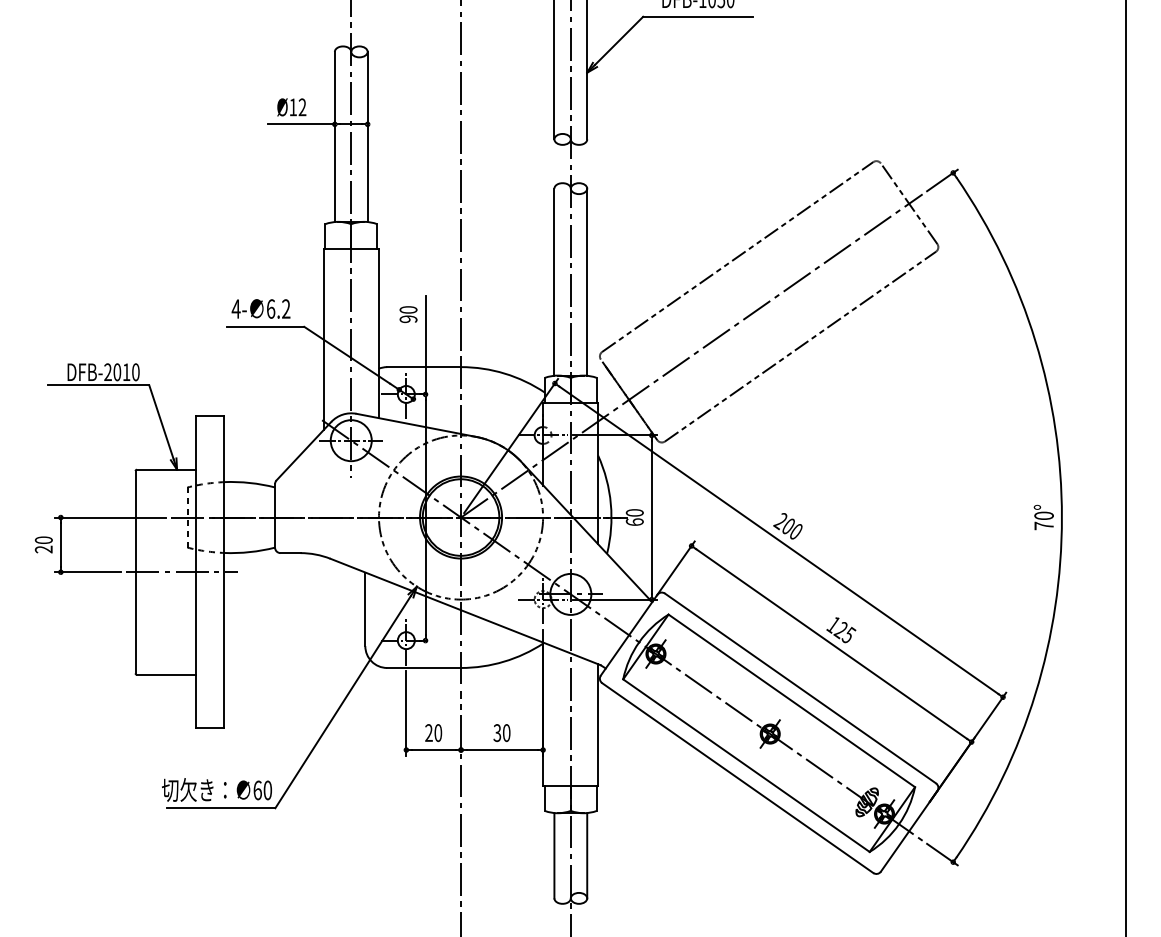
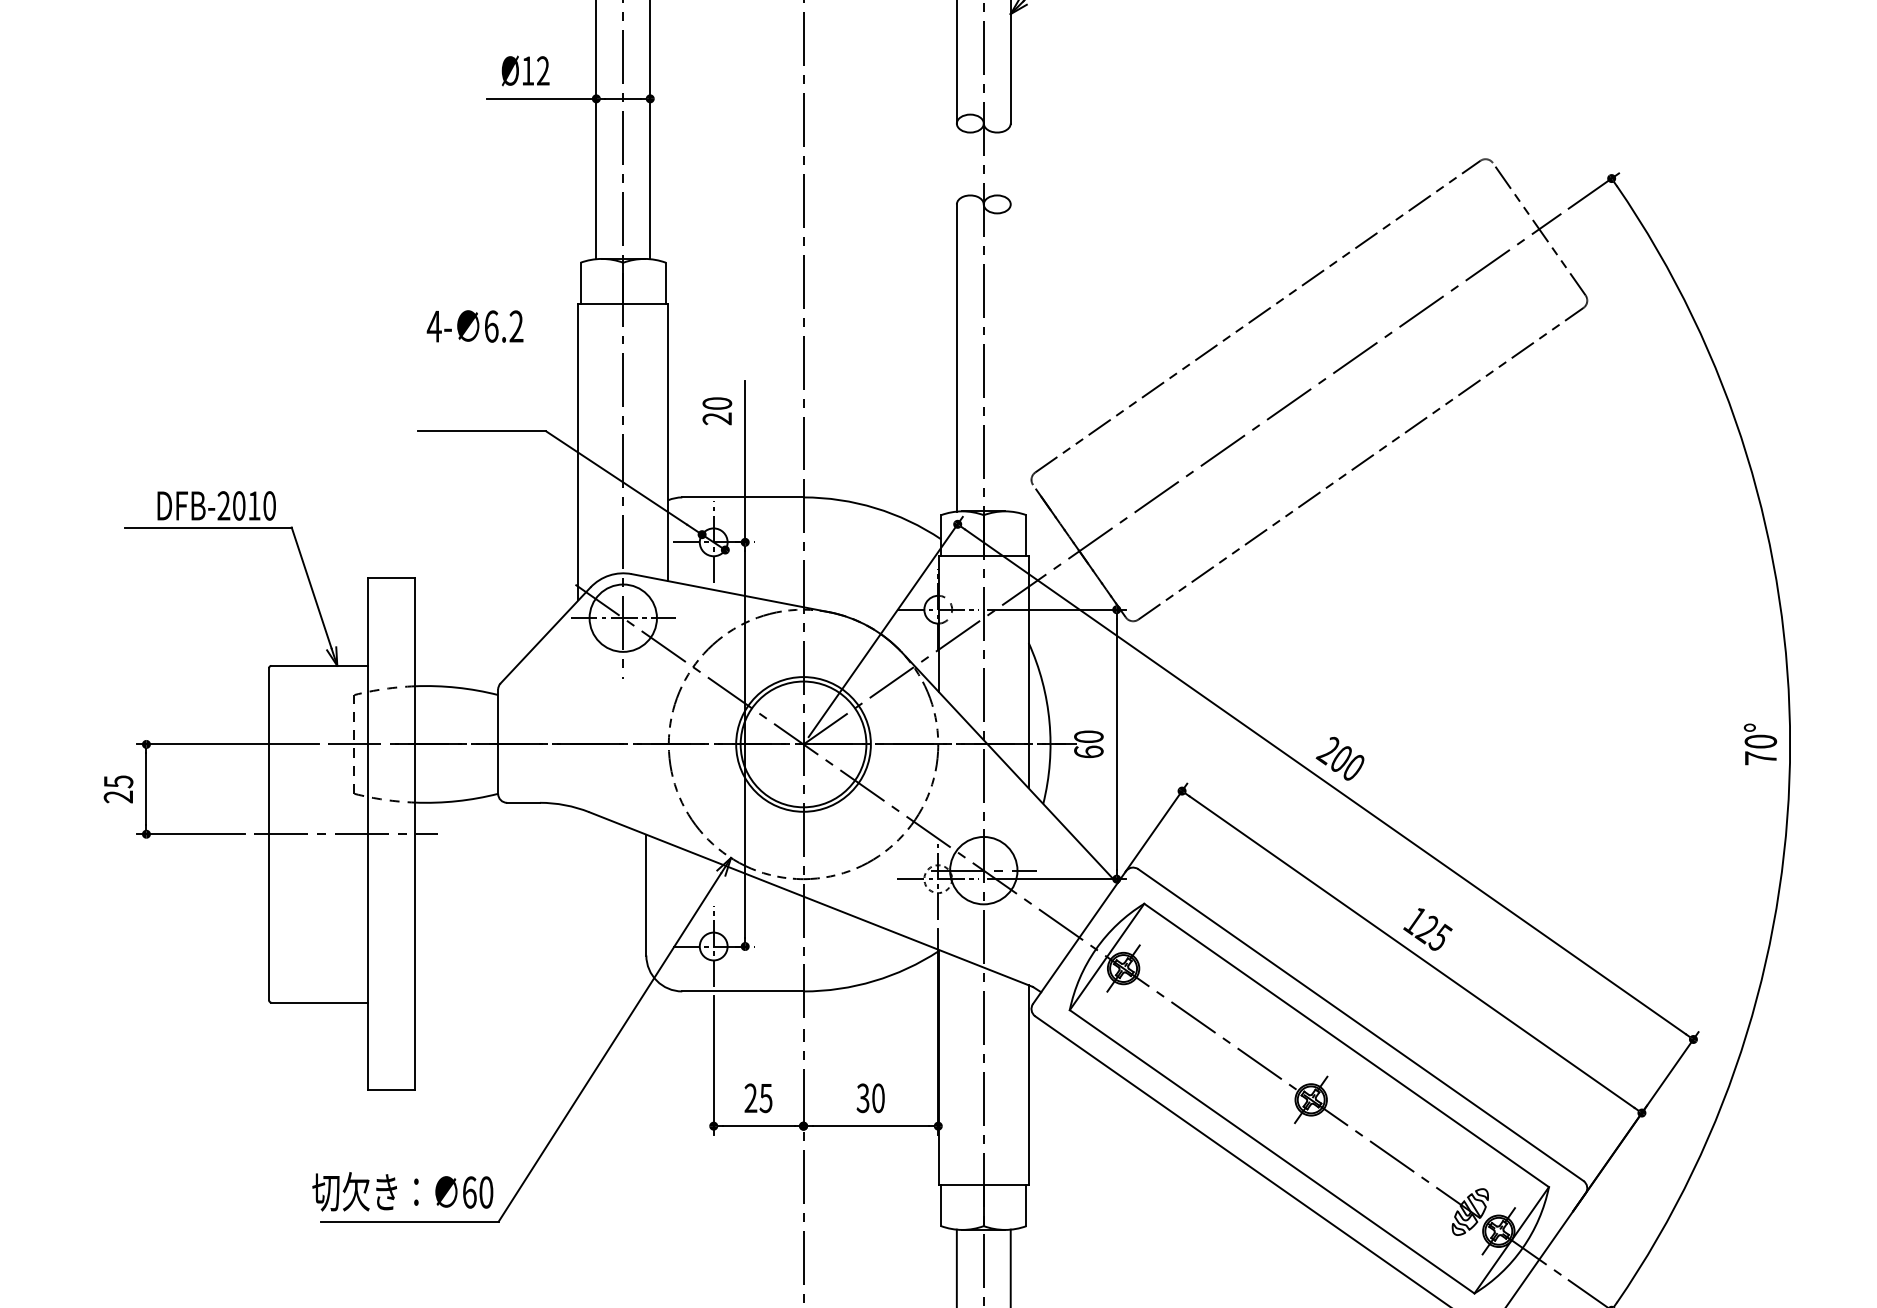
line: (587, 281) -> (1011, 356), removed
text: (260, 308) -> (474, 325), moved
text: (408, 319) -> (717, 419), 90 -> 20
text: (43, 540) -> (117, 782), 20 -> 25
text: (438, 732) -> (766, 1097), 20 -> 25

